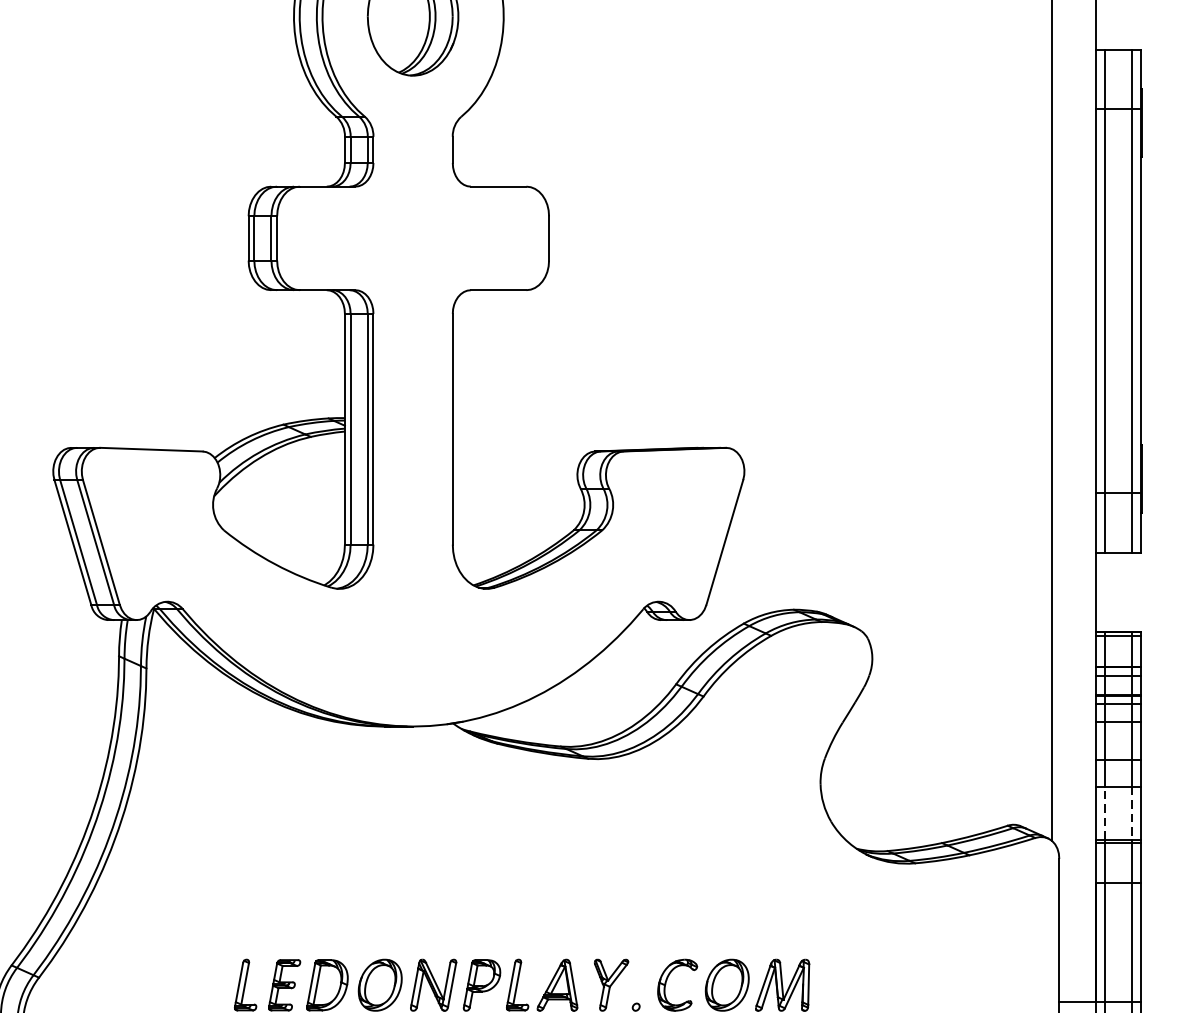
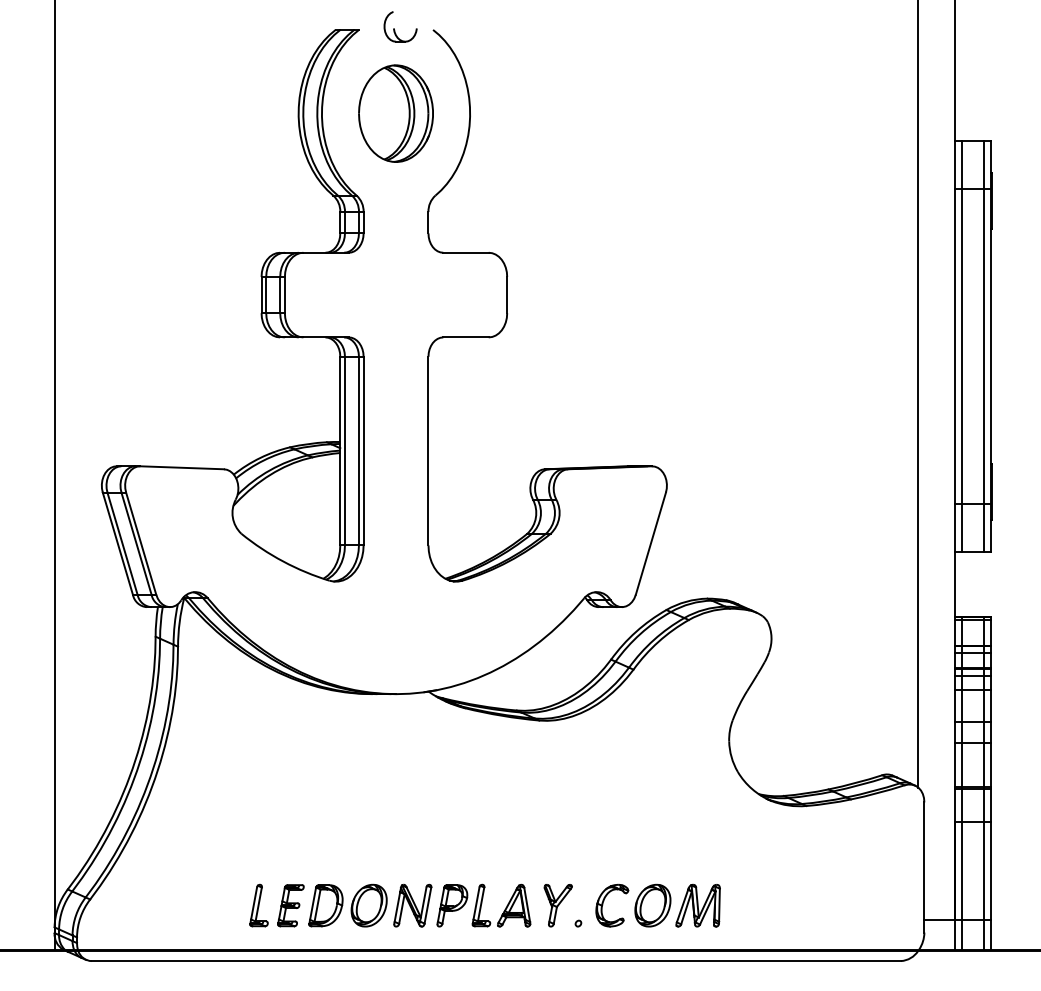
line: (1104, 813) -> (961, 765), dashed -> solid
line: (1131, 813) -> (983, 765), dashed -> solid

